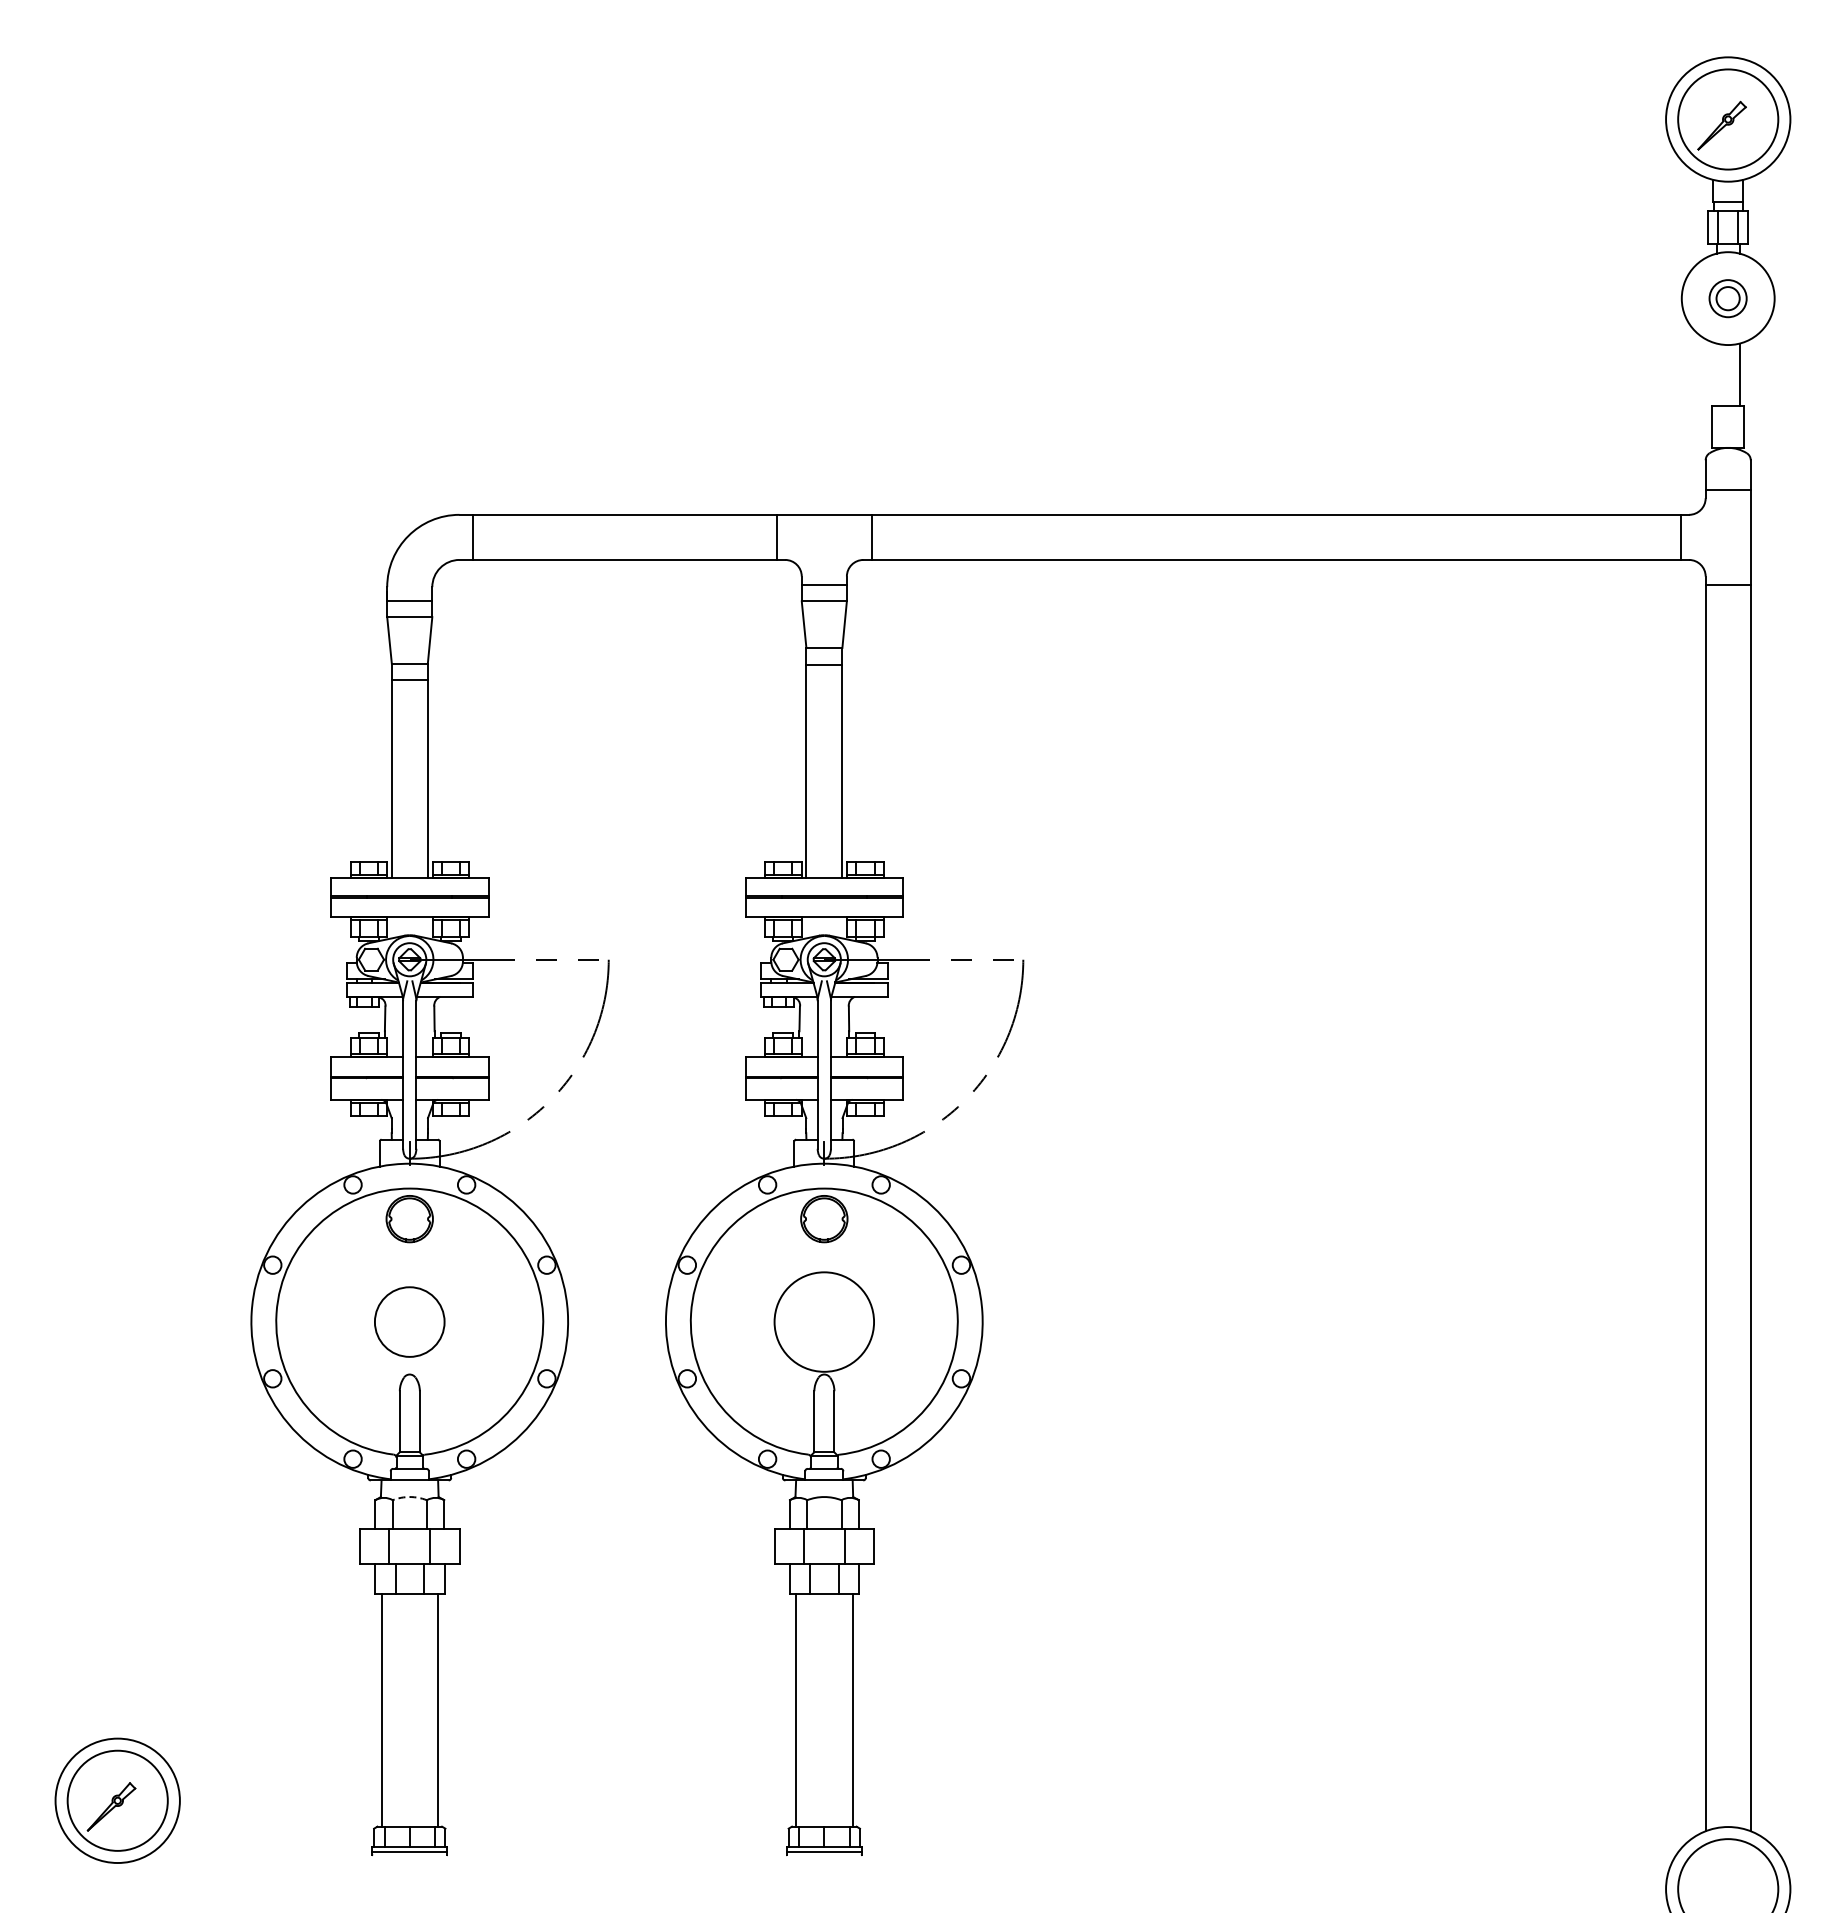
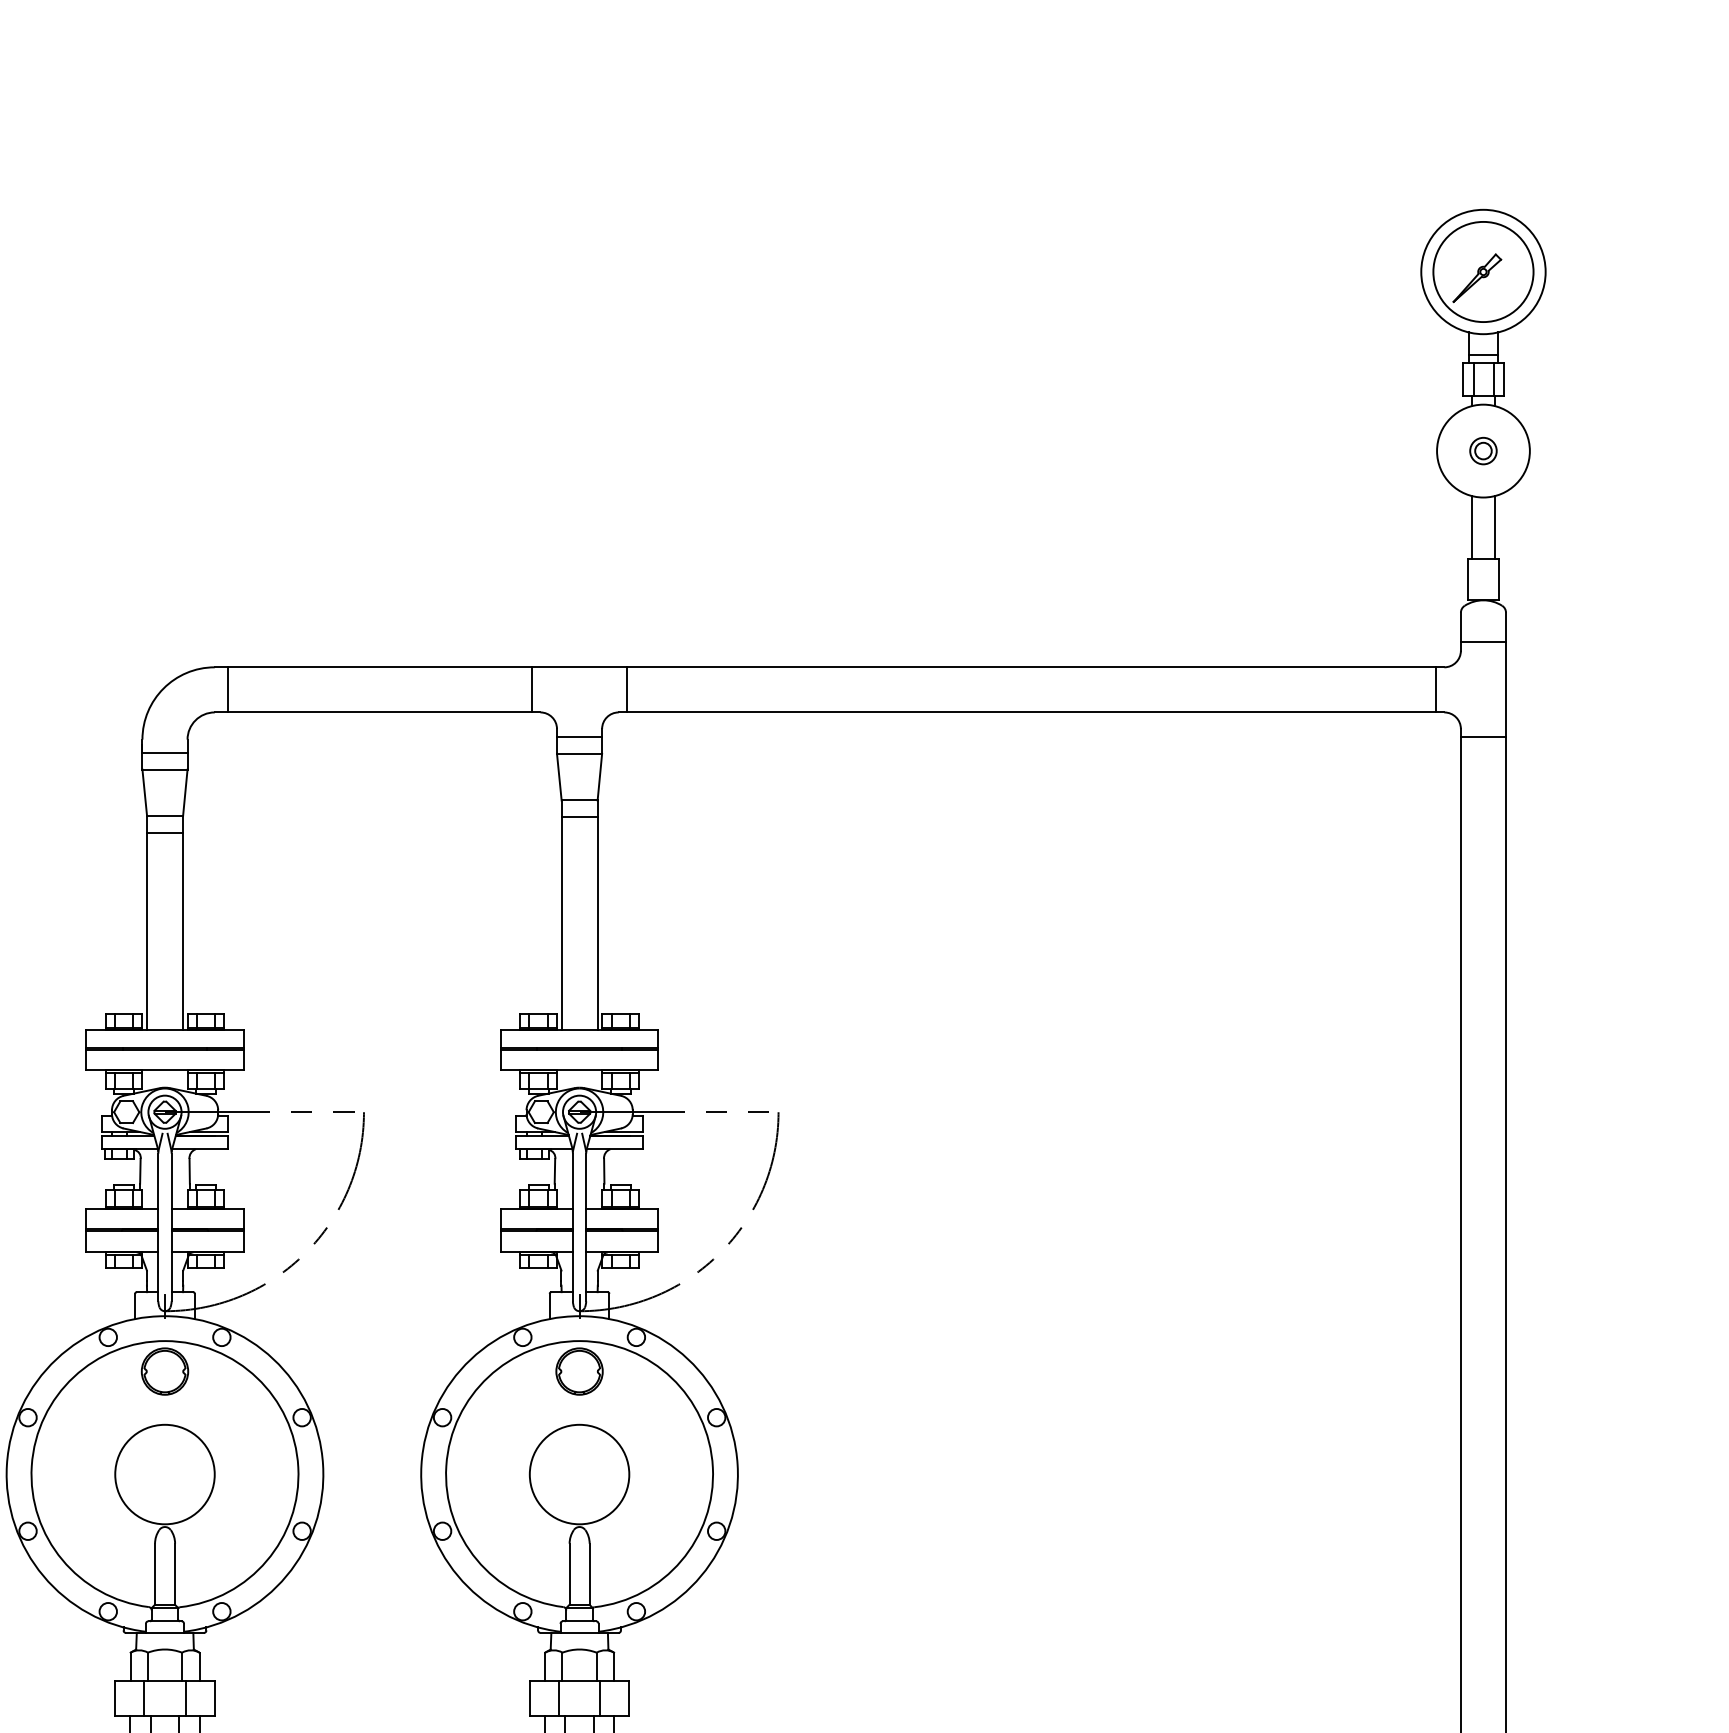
part: (1728, 298) -> (1483, 450), size x0.71
line: (1716, 374) -> (1471, 526), added
circle: (409, 1321) -> (164, 1473), size x1.43
arc: (409, 1497) -> (164, 1649), dashed -> solid

